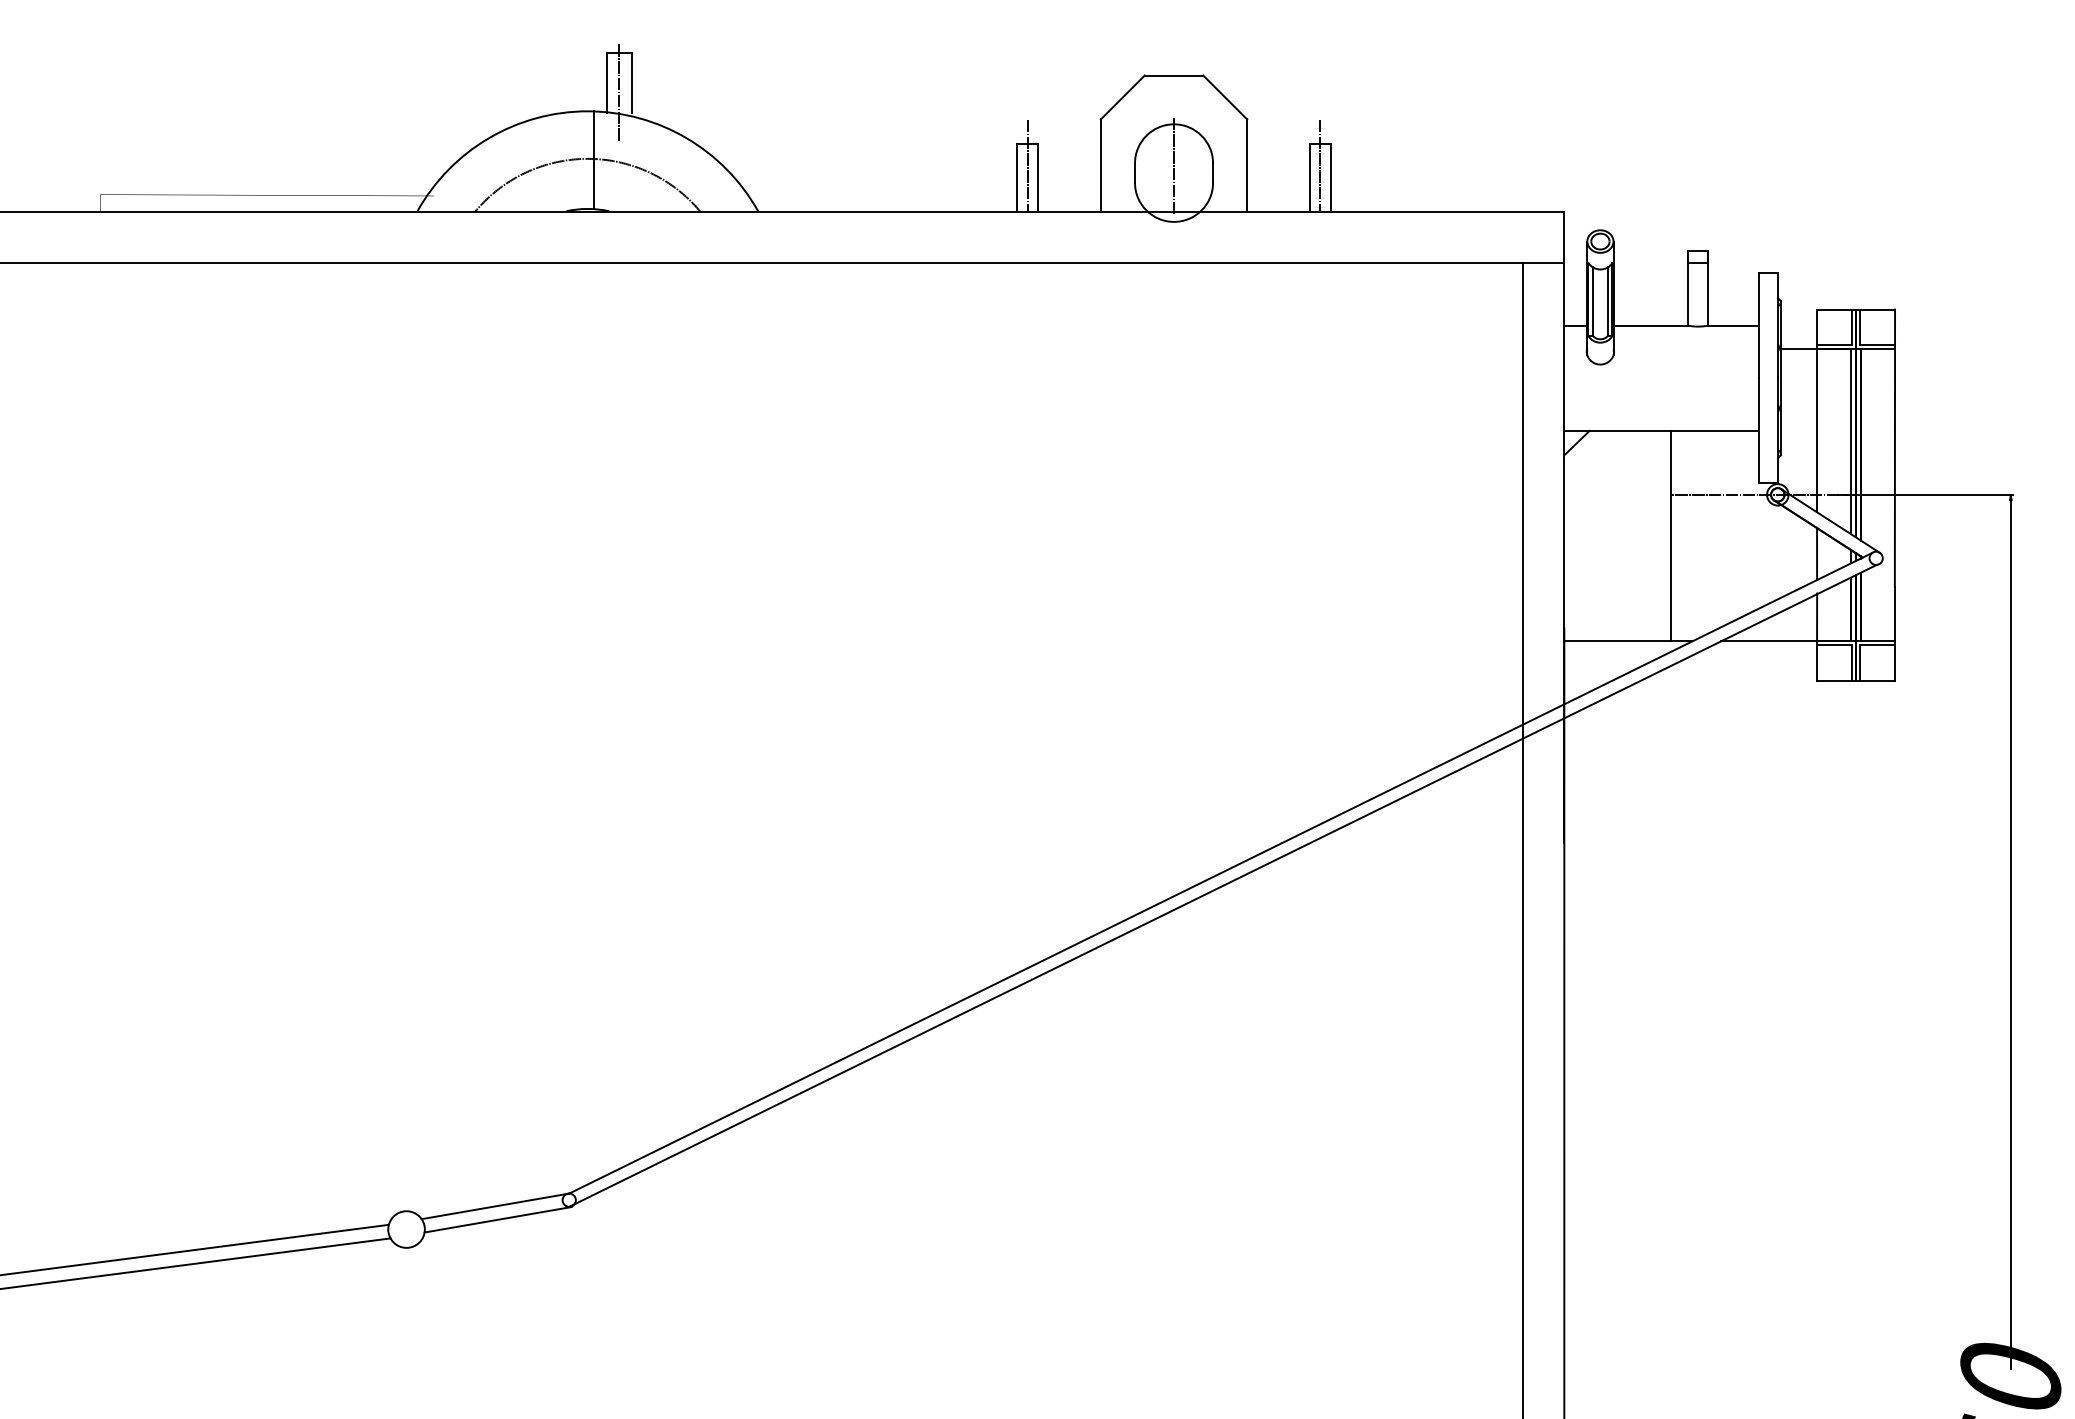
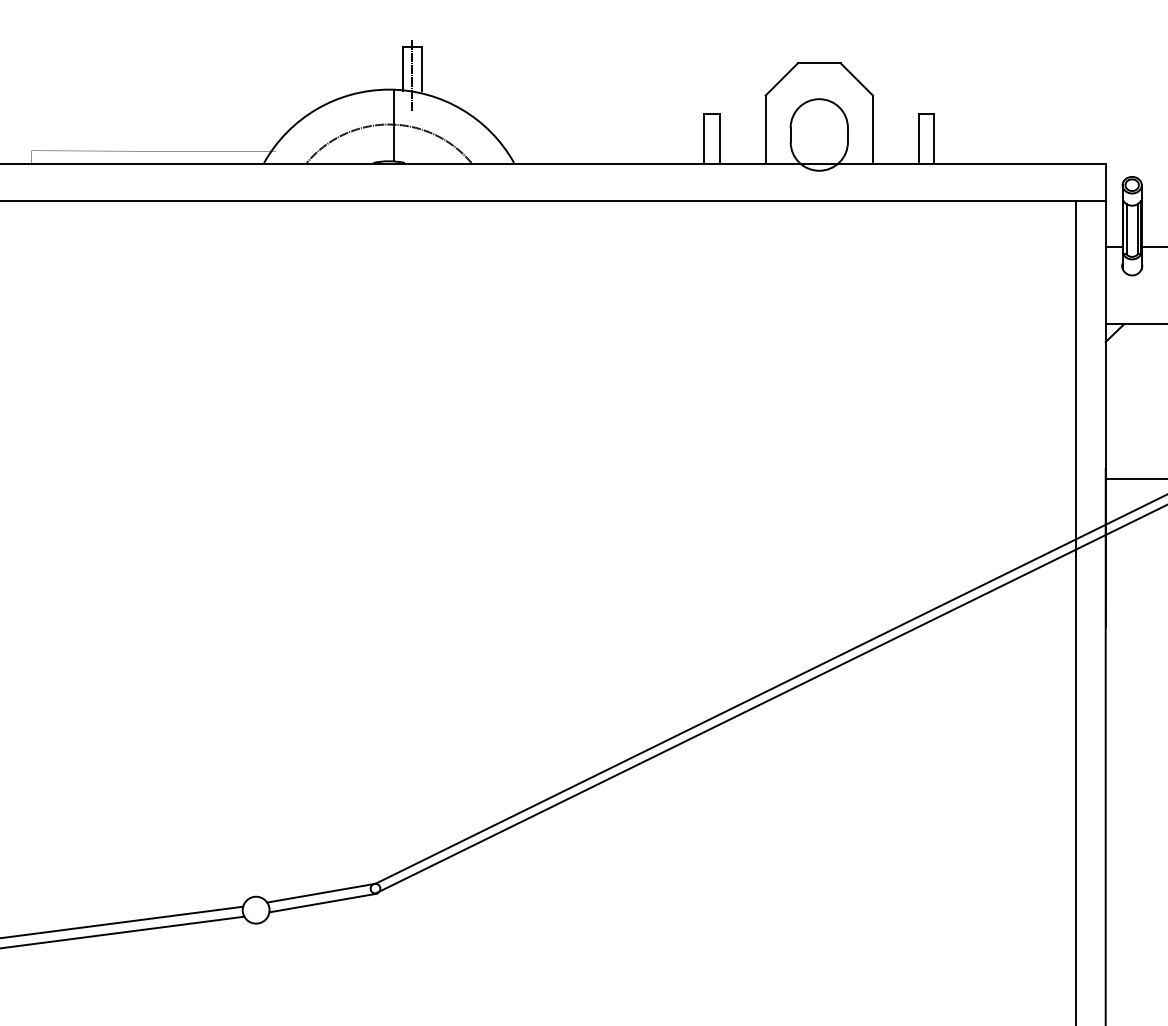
line: (1027, 165) -> (711, 129), removed
line: (1174, 165) -> (819, 129), removed
line: (1320, 165) -> (926, 129), removed

